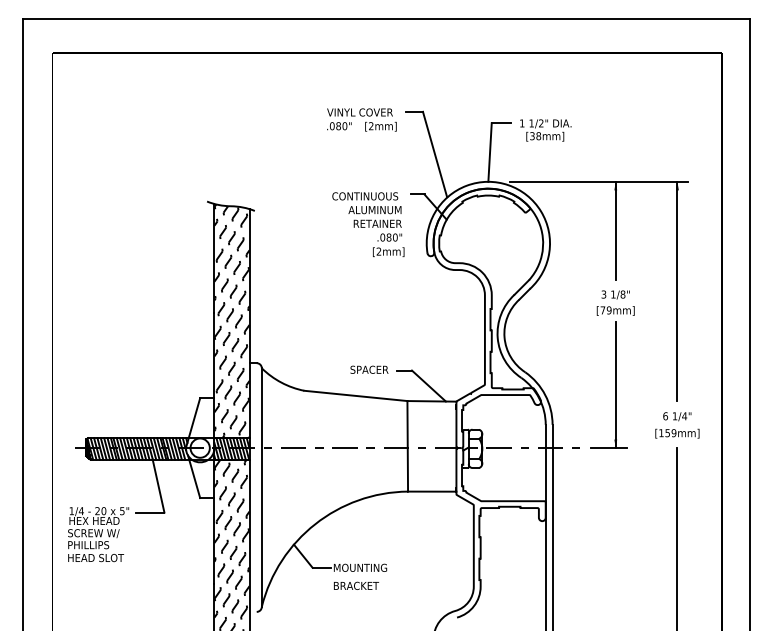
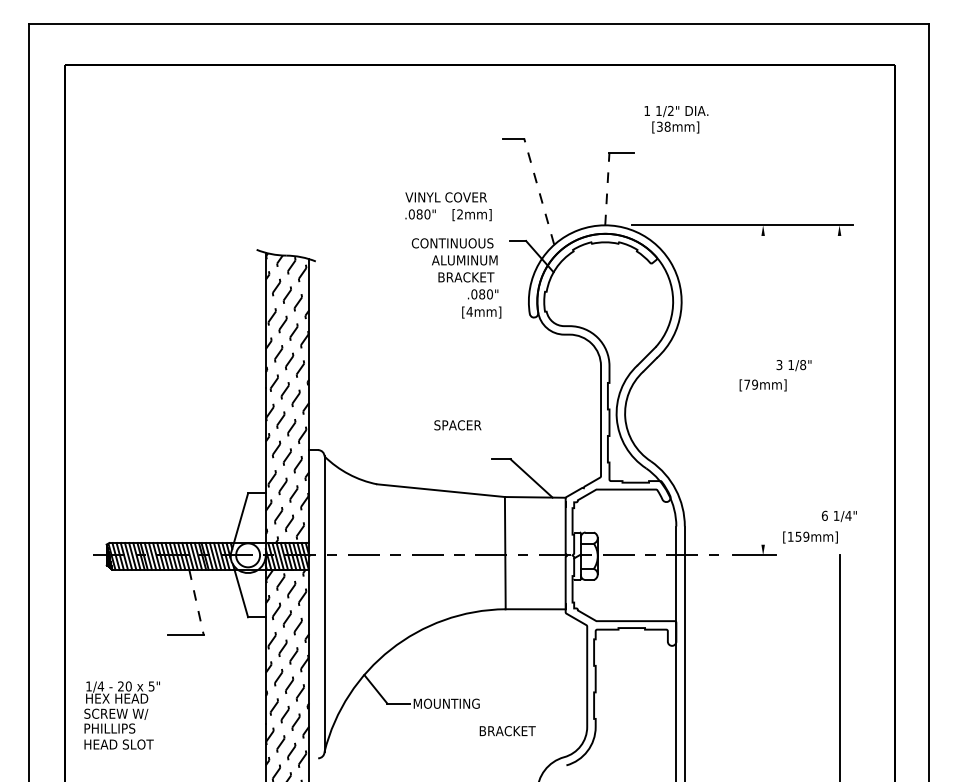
text: (361, 119) -> (448, 206), moved
text: (545, 130) -> (676, 119), moved
line: (490, 152) -> (607, 188), solid -> dashed
line: (435, 154) -> (539, 191), solid -> dashed
text: (378, 223) -> (468, 277), RETAINER -> BRACKET
line: (616, 231) -> (763, 286), removed
text: (378, 251) -> (469, 311), [2mm] -> [4mm]
line: (677, 291) -> (839, 361), removed
text: (615, 294) -> (793, 365), moved
text: (369, 369) -> (457, 425), moved
line: (616, 385) -> (763, 477), removed
text: (677, 433) -> (810, 537), moved
line: (158, 486) -> (196, 602), solid -> dashed
text: (98, 534) -> (121, 715), moved
text: (356, 586) -> (507, 731), moved

